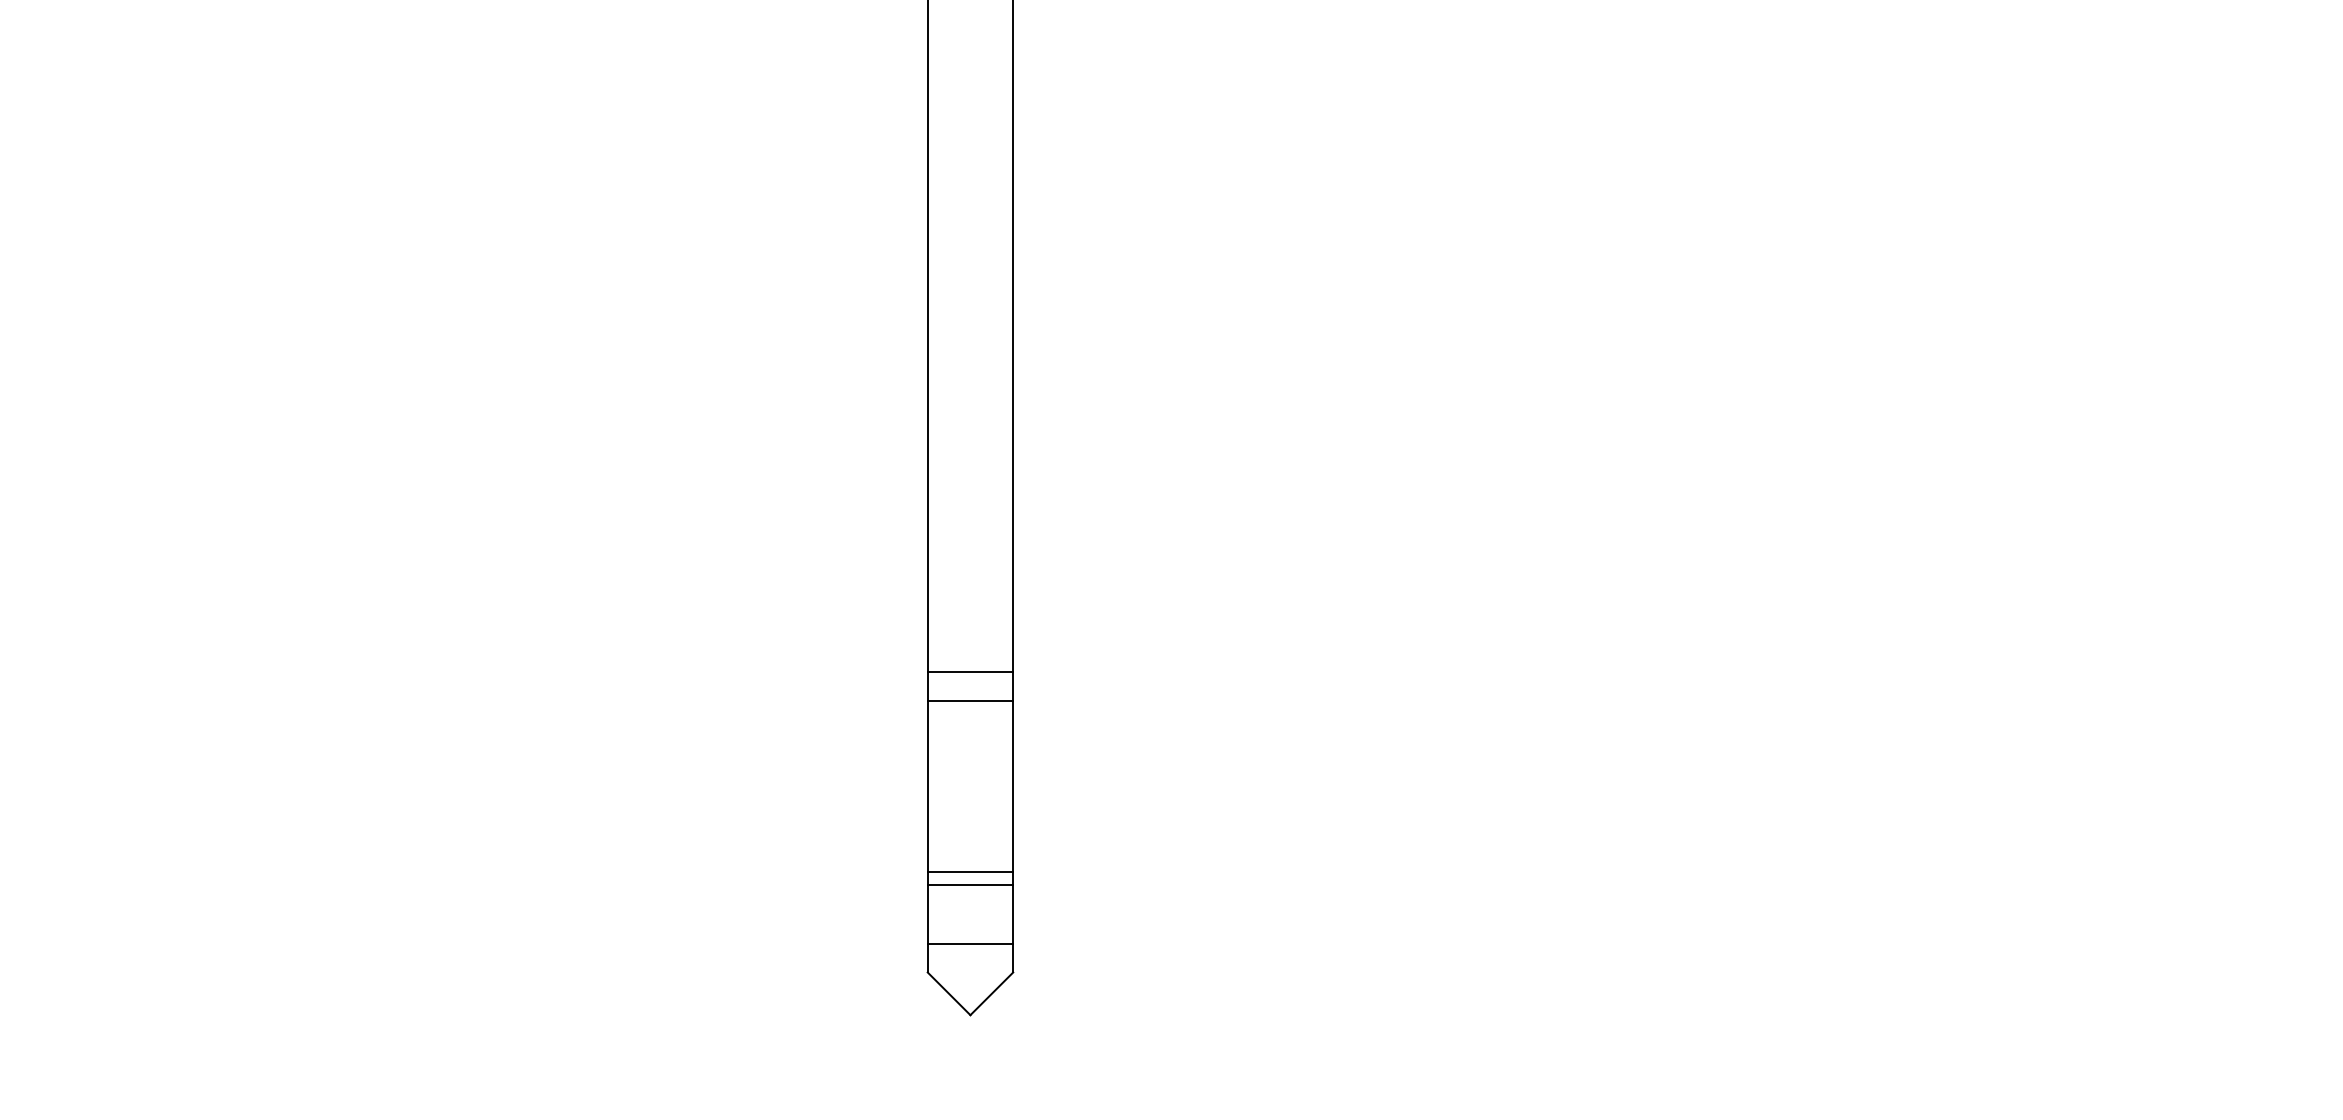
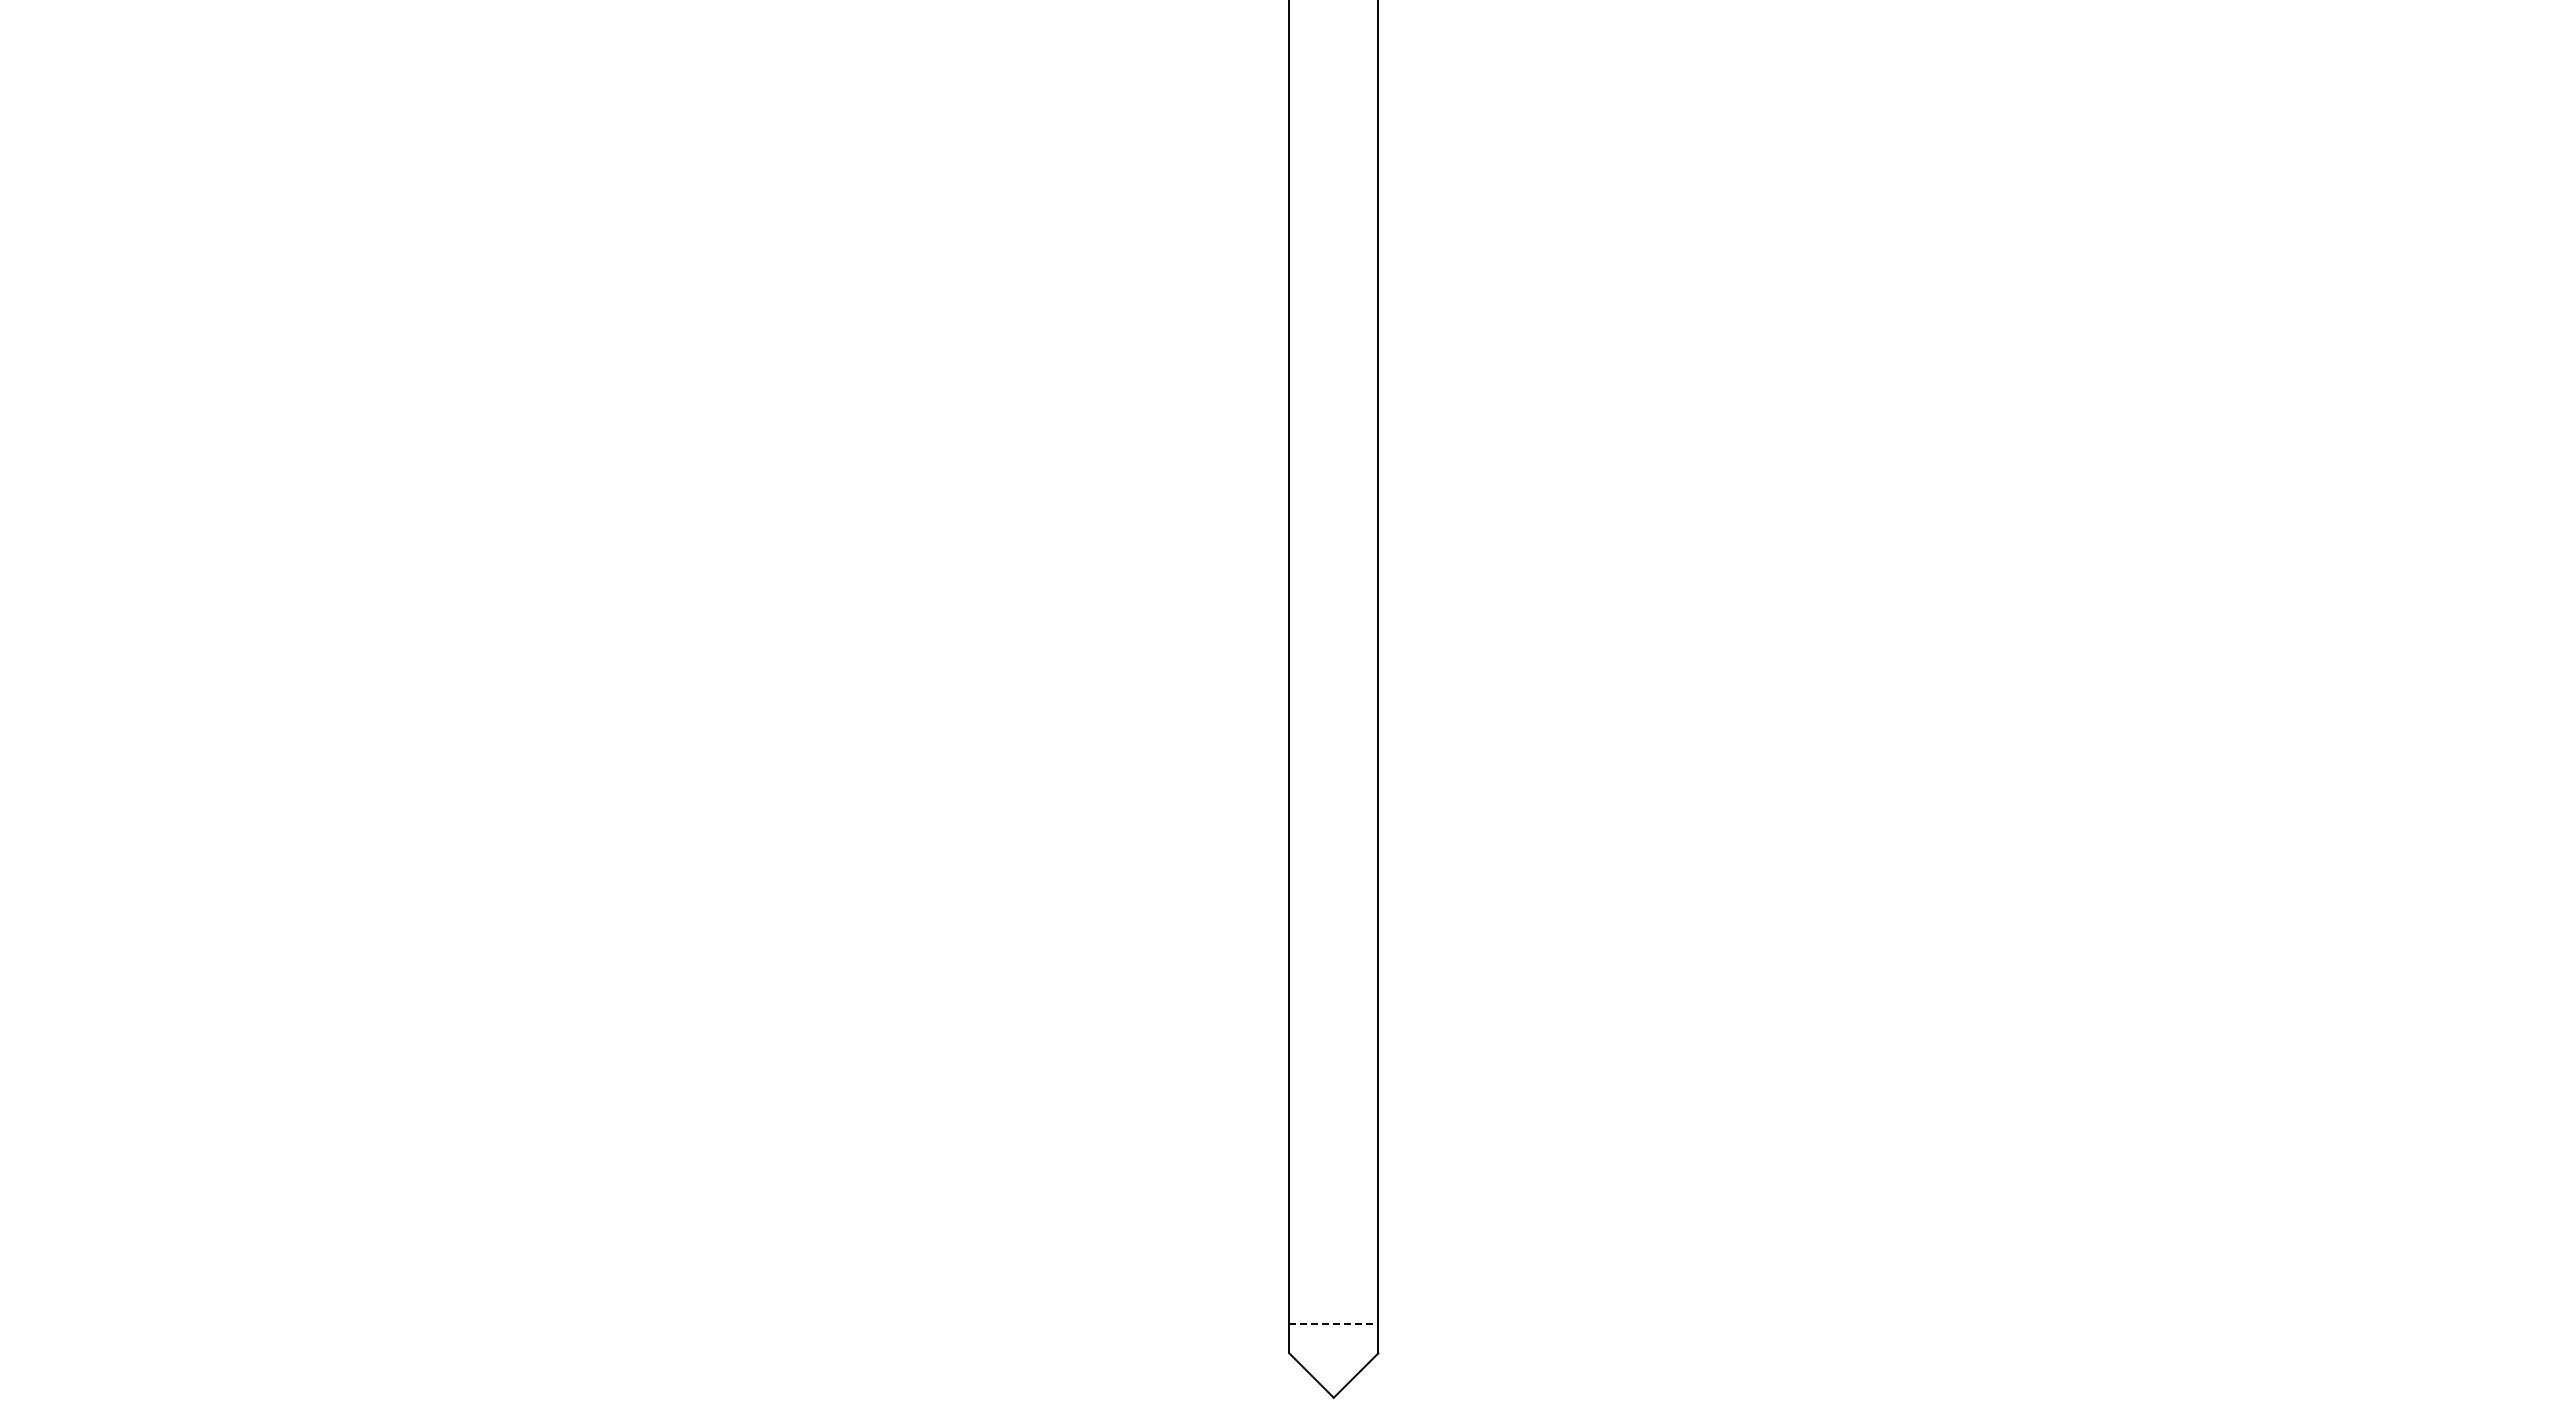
line: (970, 671) -> (1333, 1040), removed
line: (970, 700) -> (1333, 1070), removed
line: (970, 871) -> (1333, 1248), removed
line: (970, 885) -> (1333, 1262), removed
line: (971, 943) -> (1334, 1323), solid -> dashed

